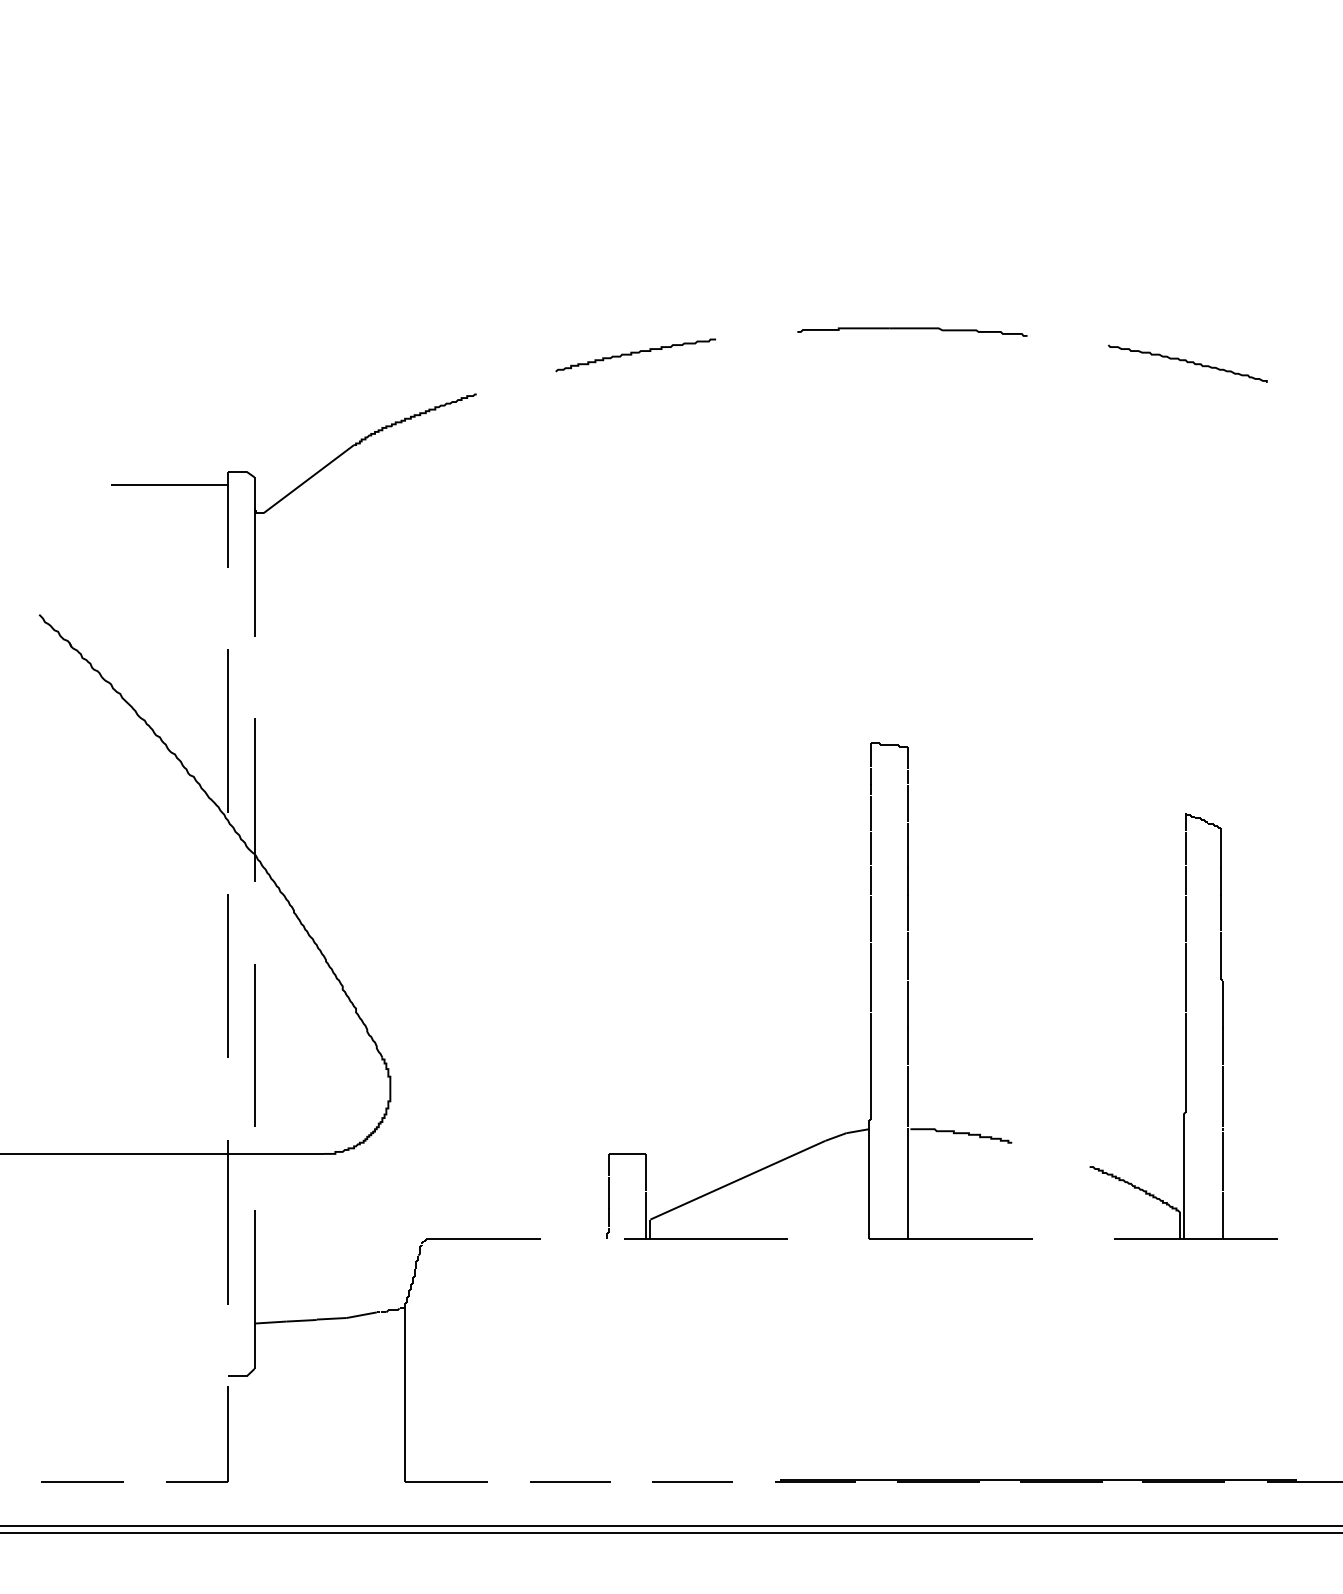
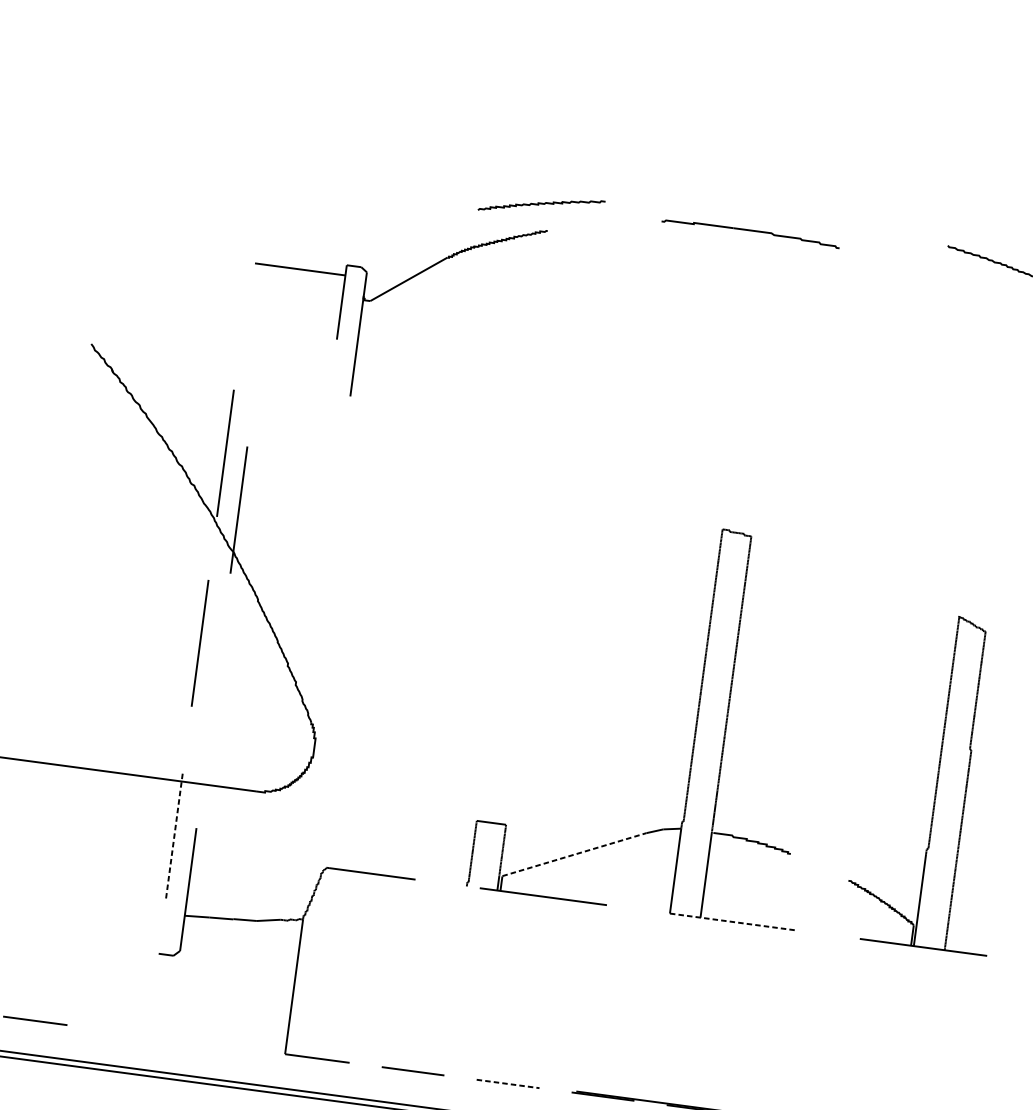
part: (912, 331) -> (750, 232), moved
curve: (635, 353) -> (541, 204), moved
part: (282, 500) -> (386, 293), moved
line: (254, 1045) -> (213, 700), removed
line: (738, 1180) -> (574, 854), solid -> dashed
line: (227, 1222) -> (174, 834), solid -> dashed
line: (951, 1238) -> (733, 921), solid -> dashed
part: (227, 1434) -> (152, 998), removed
line: (692, 1482) -> (507, 1084), solid -> dashed

